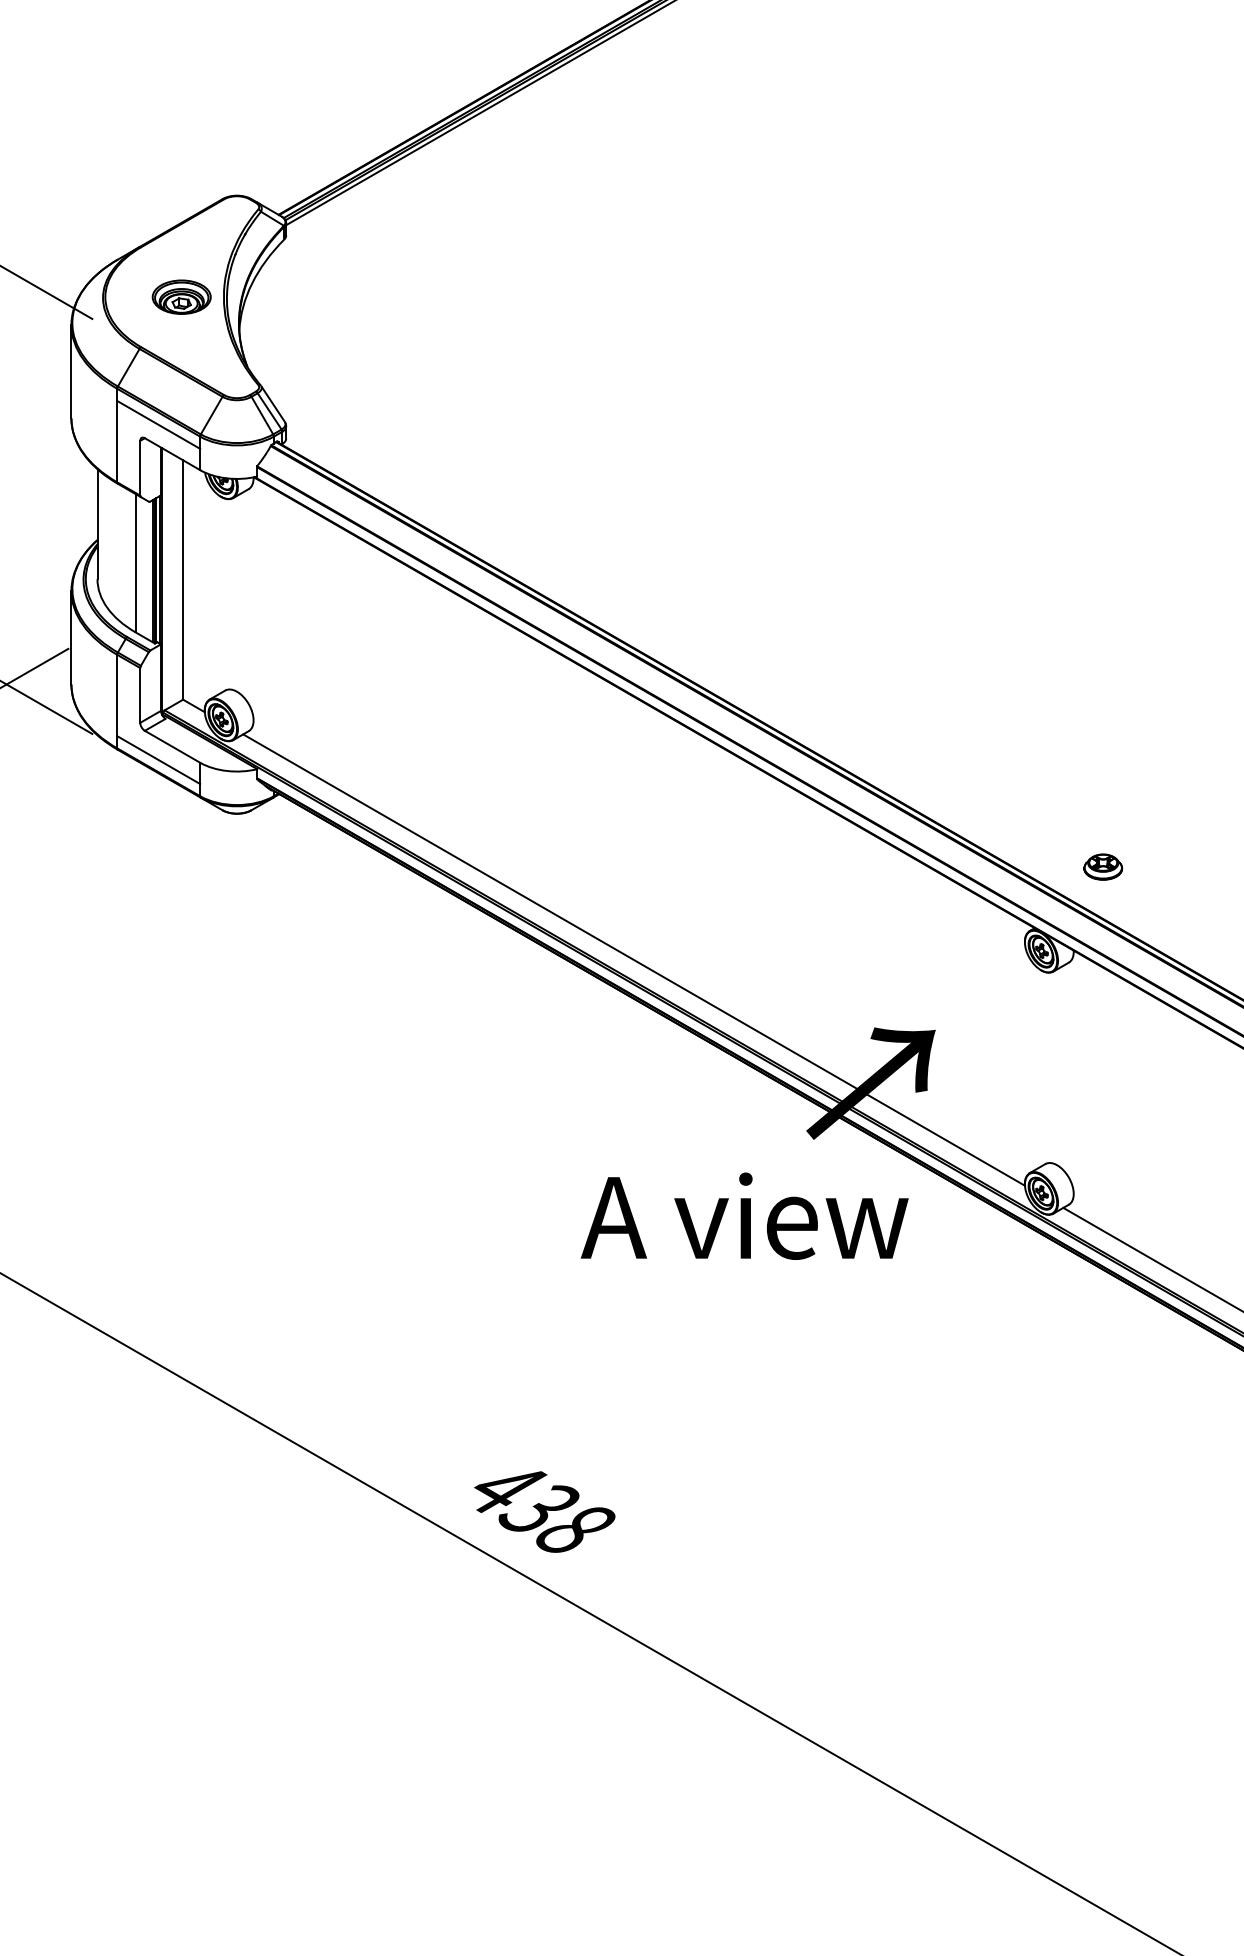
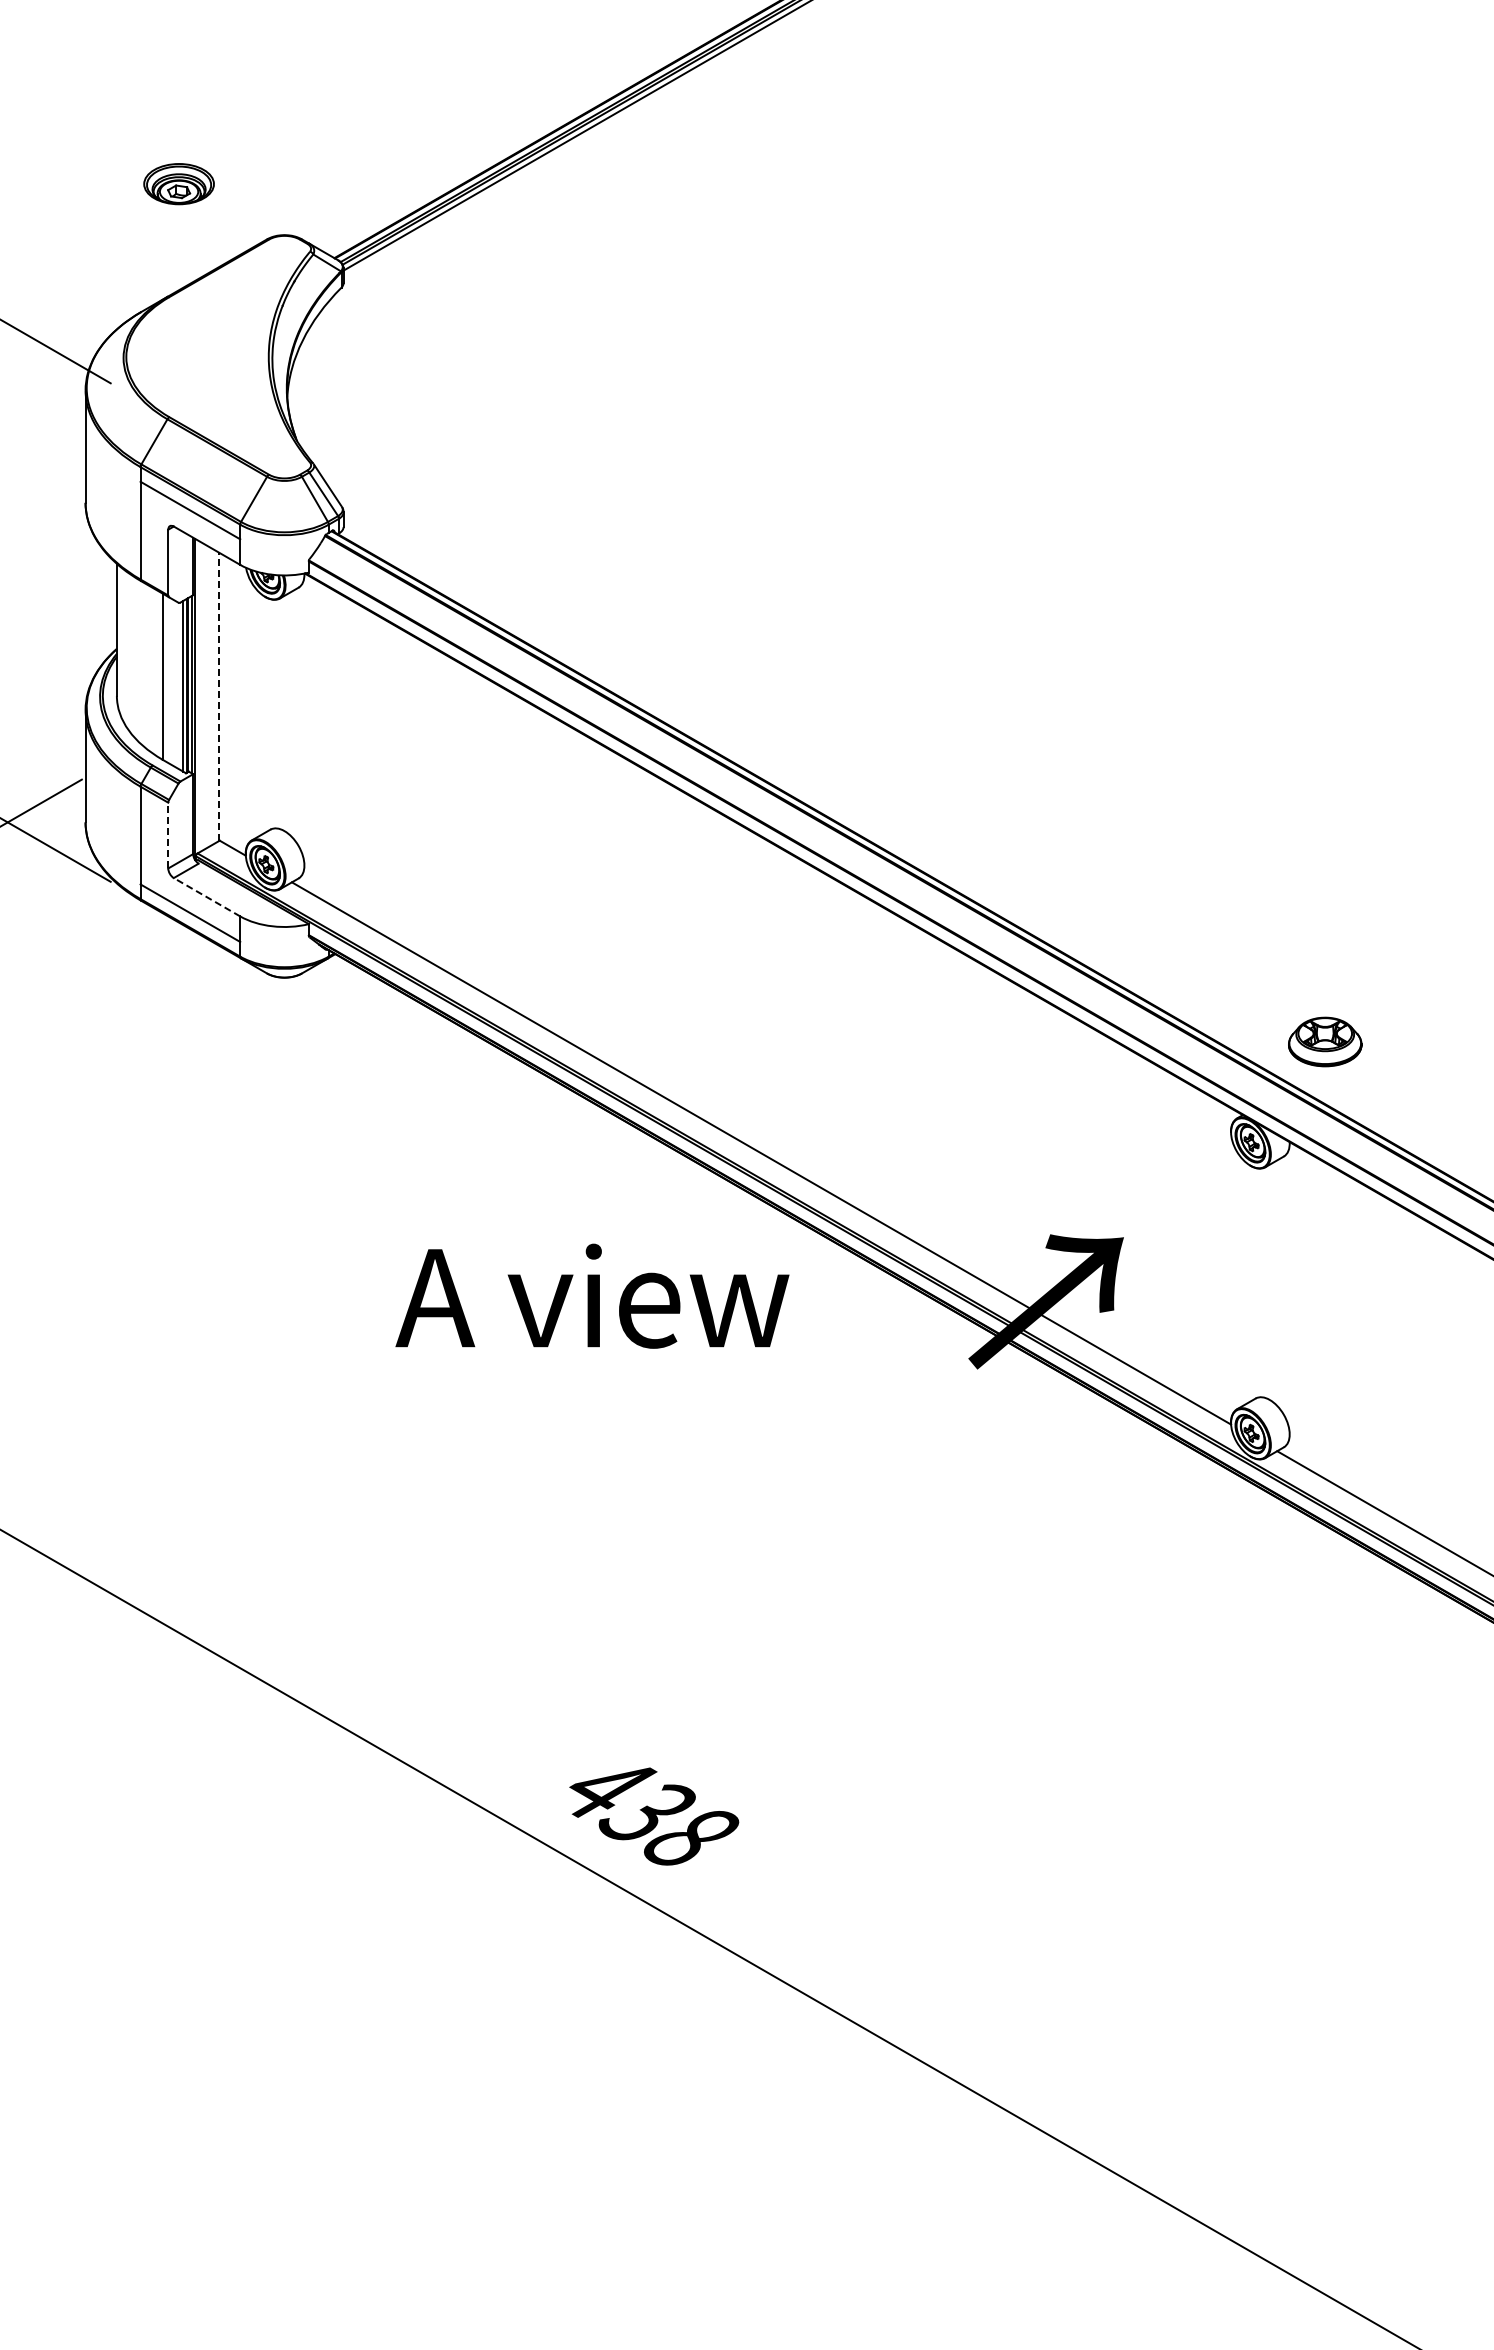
part: (181, 297) -> (178, 184), moved
line: (182, 579) -> (219, 696), solid -> dashed
line: (140, 695) -> (168, 835), solid -> dashed
line: (172, 746) -> (206, 896), solid -> dashed
part: (1102, 866) -> (1324, 1041), size x1.6
text: (744, 1215) -> (592, 1295), moved

